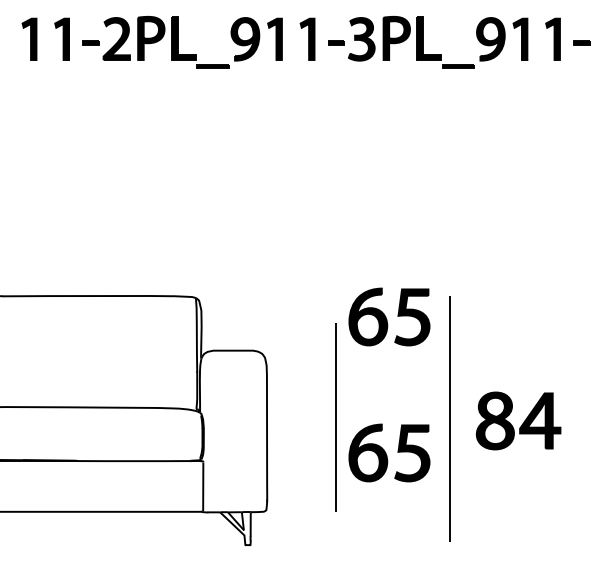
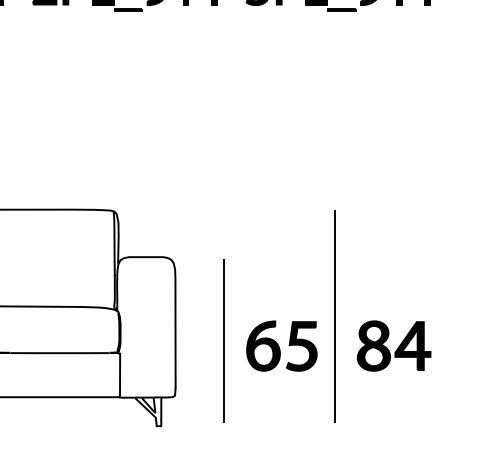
part: (389, 316) -> (281, 227), removed
line: (335, 417) -> (223, 341), moved
part: (518, 420) -> (394, 345), moved

